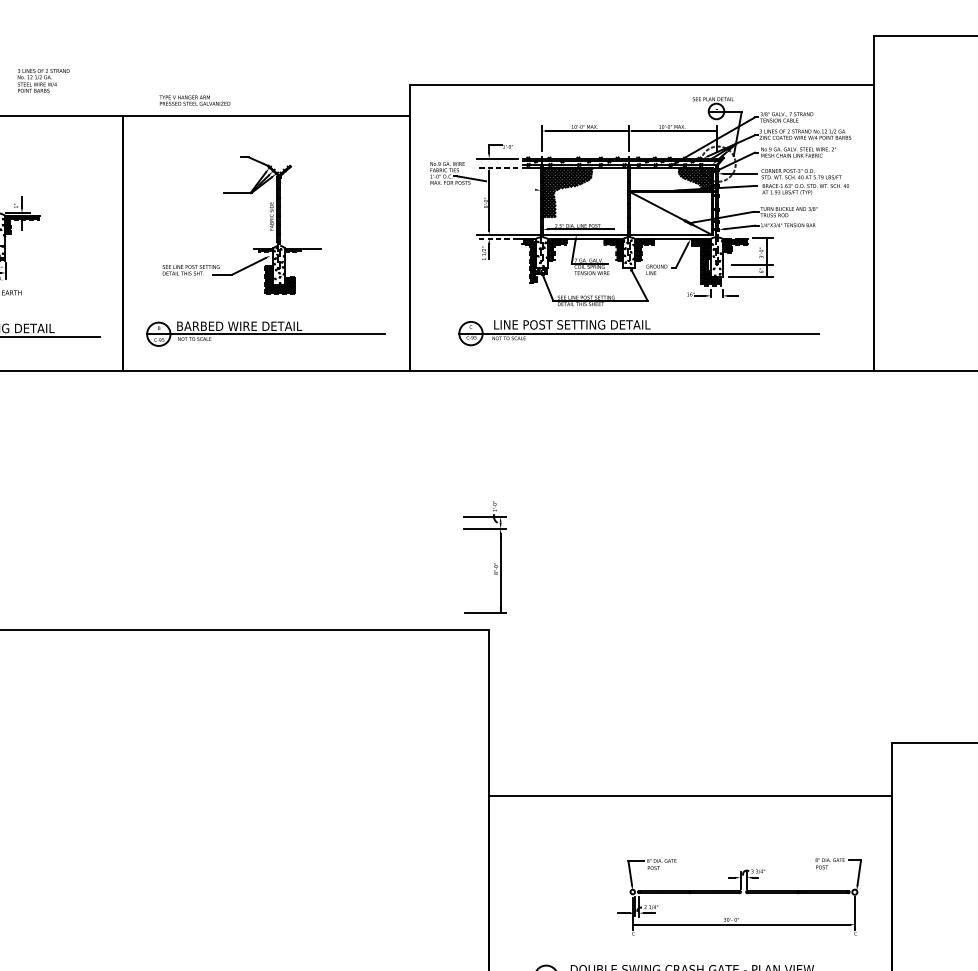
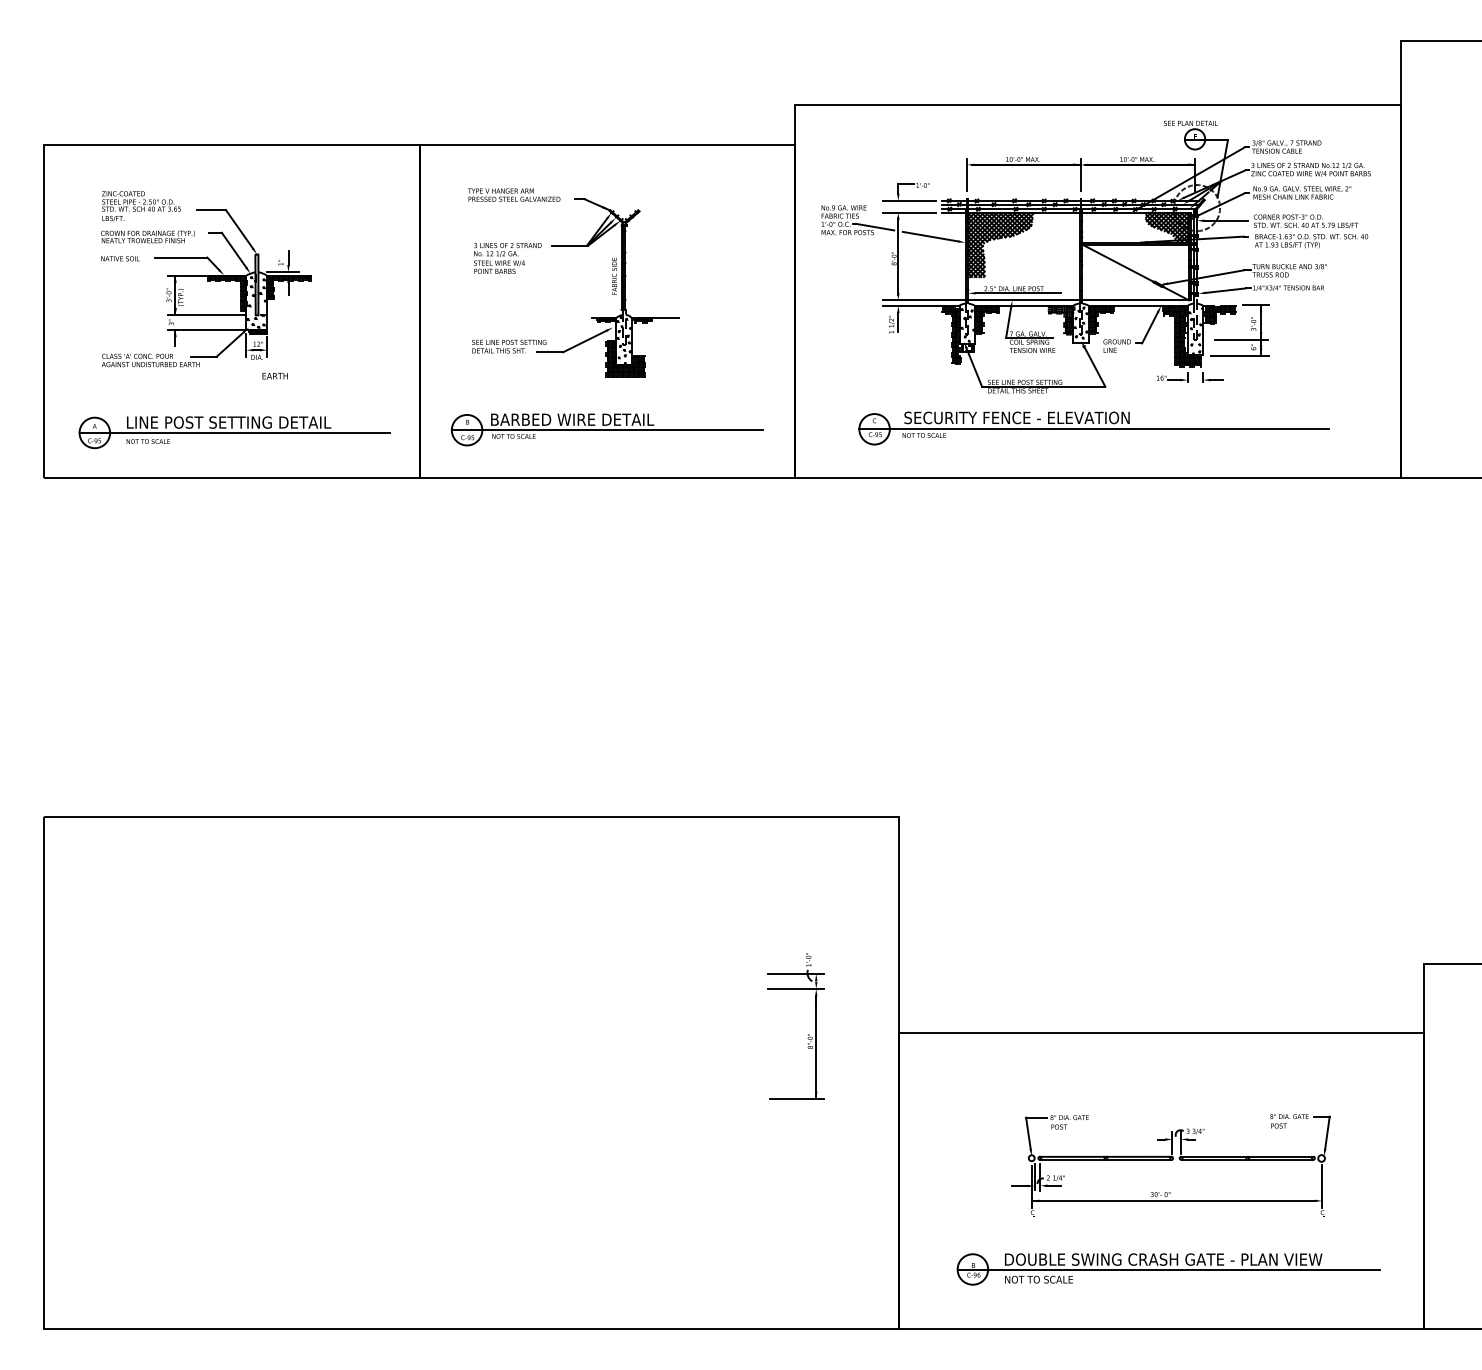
text: (43, 80) -> (507, 258), moved
text: (195, 100) -> (514, 194), moved
line: (497, 167) -> (909, 212), dashed -> solid
line: (513, 185) -> (930, 236), added
line: (497, 238) -> (909, 305), dashed -> solid
text: (579, 324) -> (1016, 417), LINE POST SETTING DETAIL -> SECURITY FENCE - ELEVATION
part: (494, 563) -> (808, 1034), moved
part: (739, 897) -> (1170, 1165), moved

